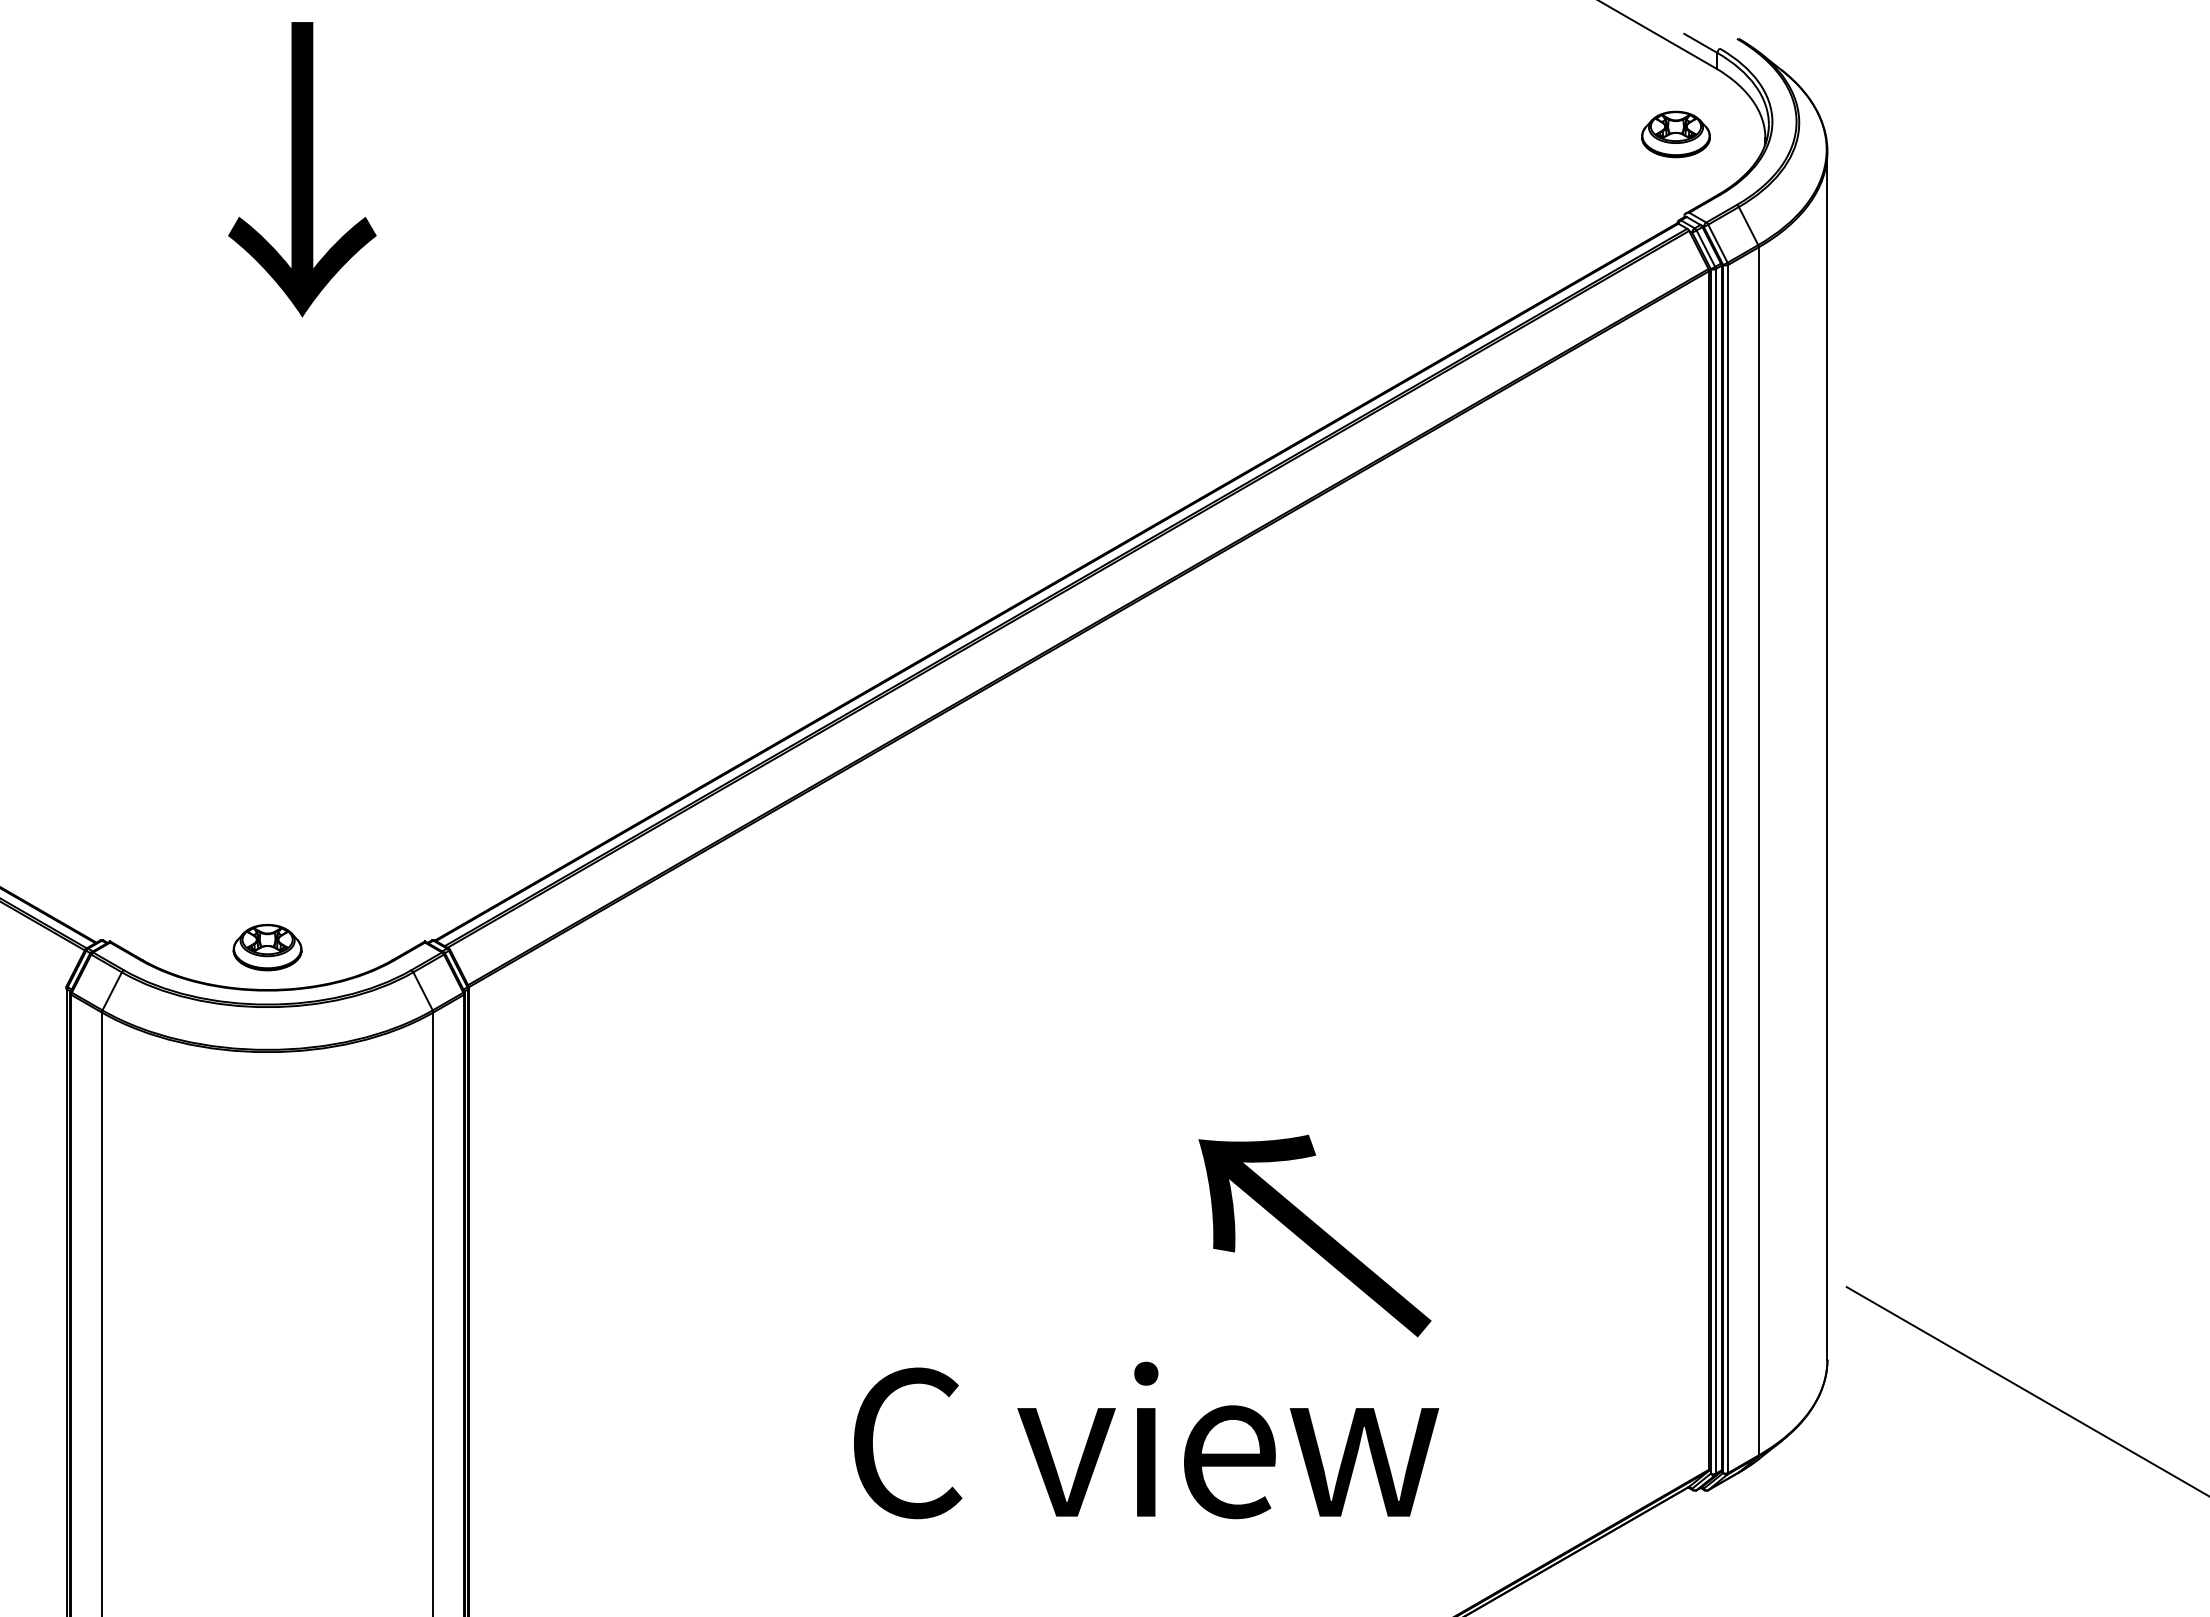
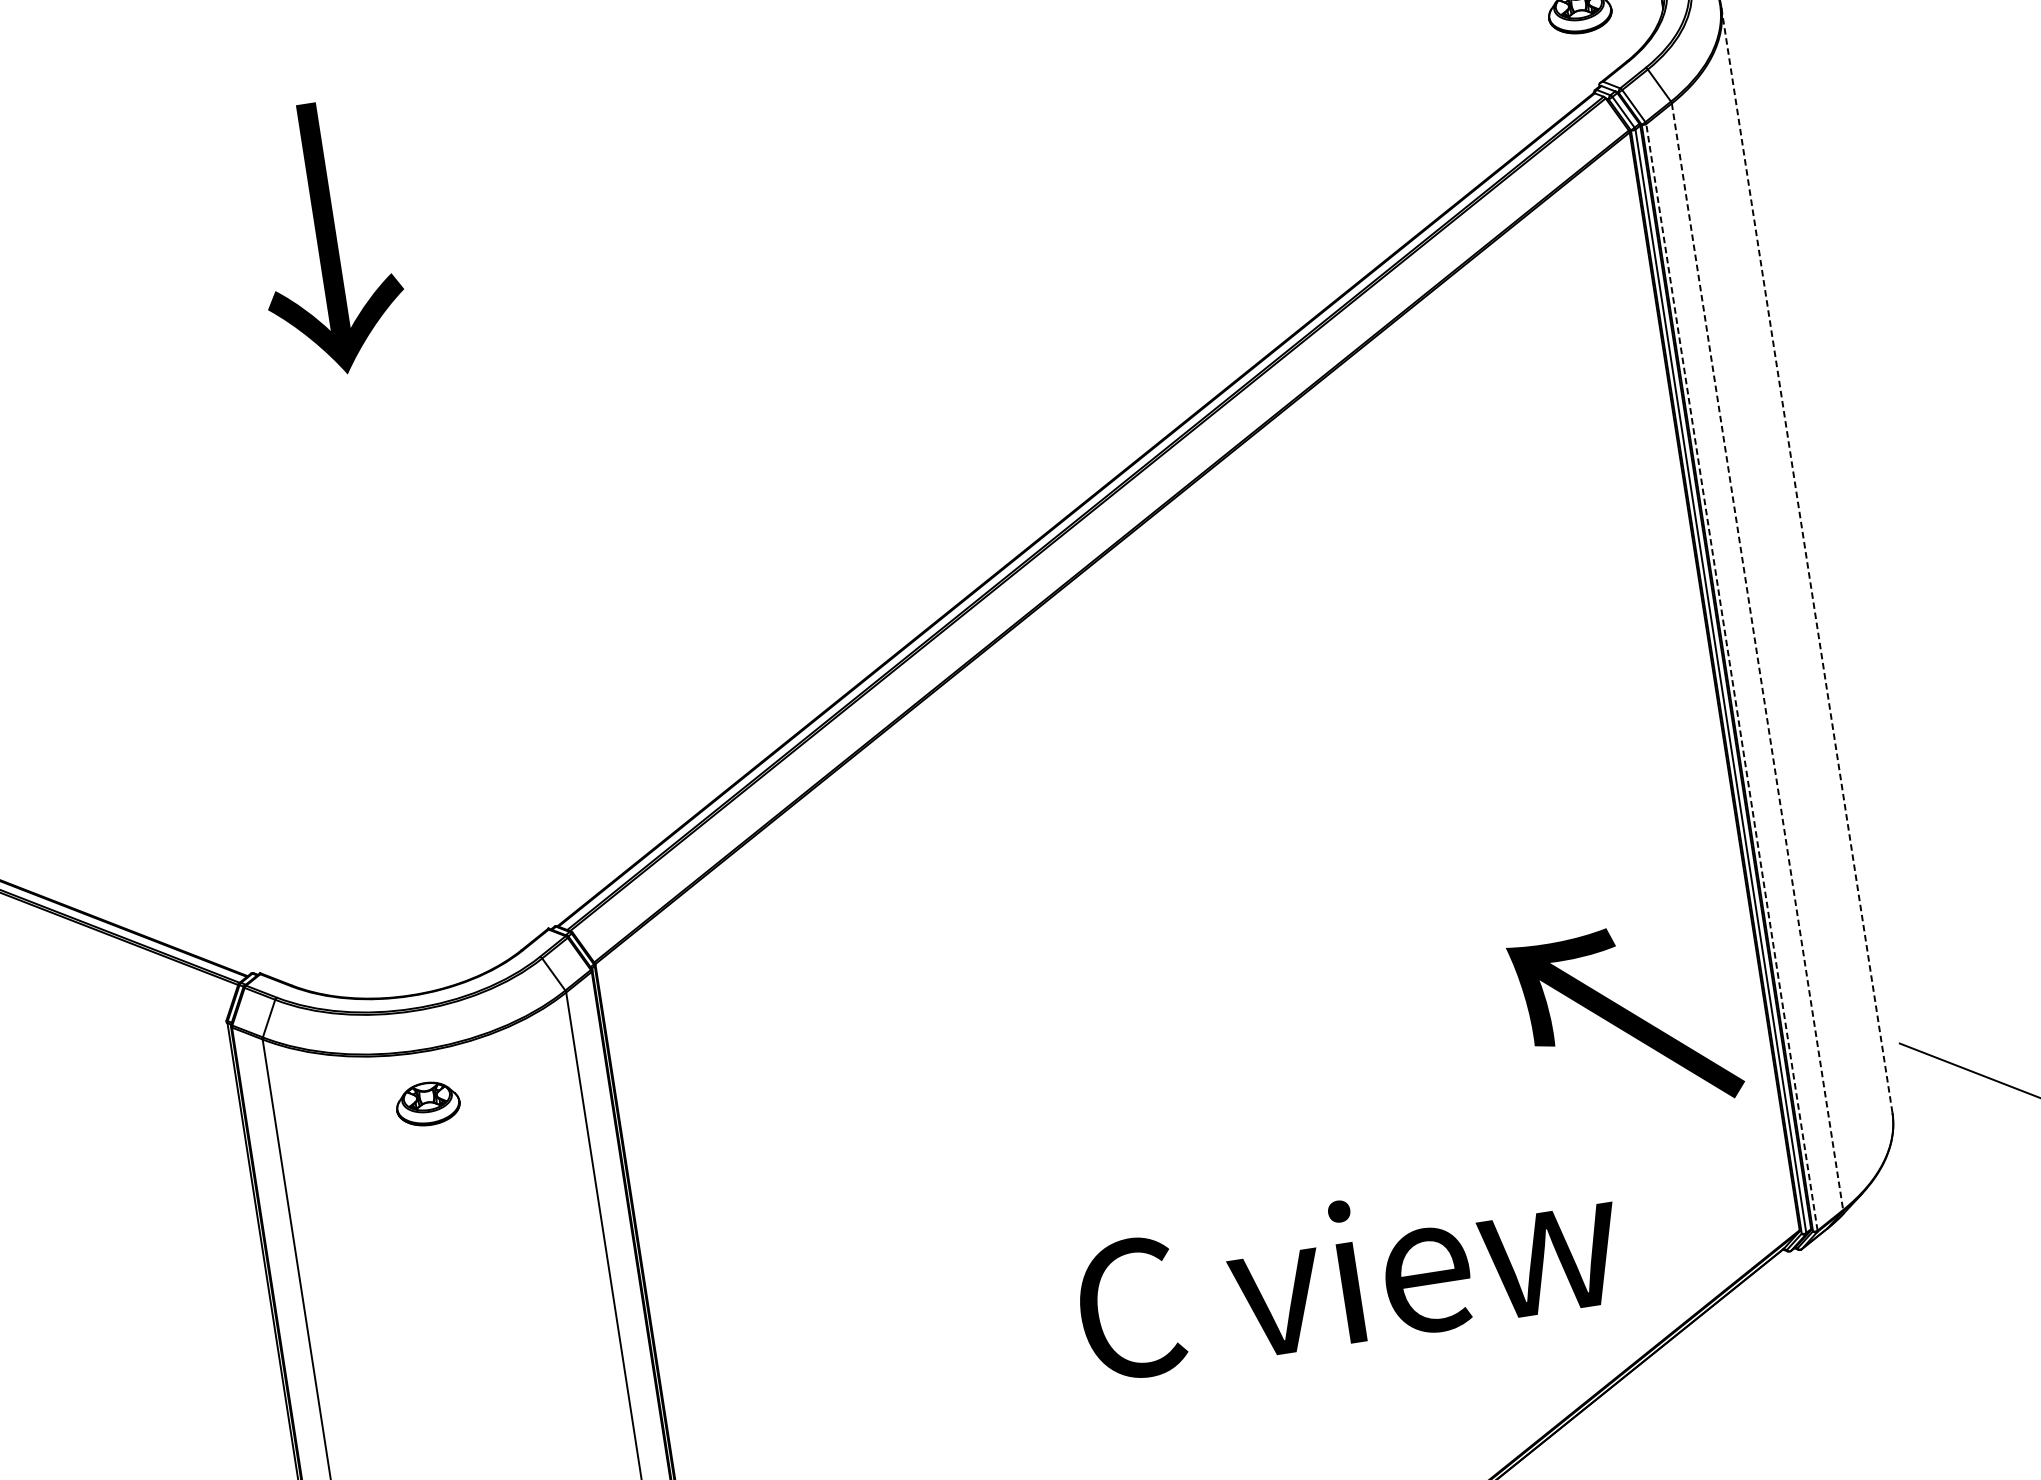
line: (1827, 755) -> (1806, 559), solid -> dashed
line: (1758, 851) -> (1757, 657), solid -> dashed
line: (1728, 868) -> (1732, 676), solid -> dashed
part: (267, 947) -> (427, 1103), moved
text: (1314, 1235) -> (1625, 1019), moved
text: (1146, 1440) -> (1348, 1272), moved

